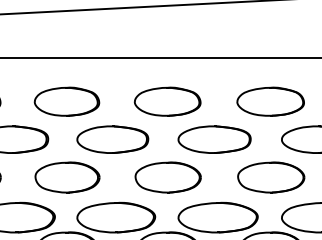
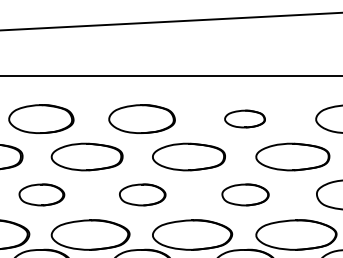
part: (270, 101) -> (244, 118), size x0.6
part: (67, 177) -> (41, 194), size x0.7
part: (168, 177) -> (142, 194), size x0.7
part: (271, 177) -> (245, 194), size x0.7

